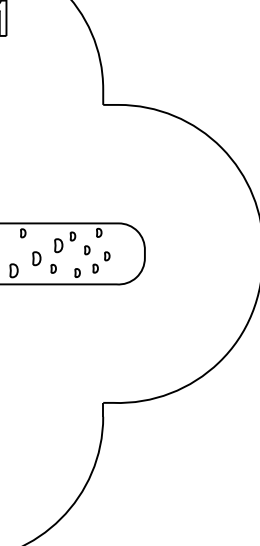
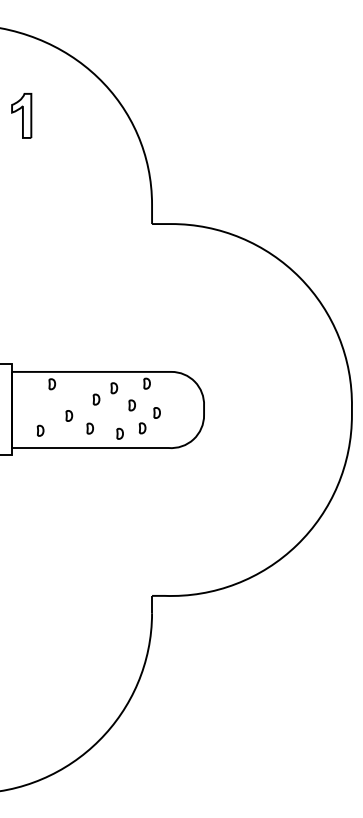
part: (58, 245) -> (96, 399), size x0.62
part: (37, 258) -> (69, 415), size x0.62
part: (13, 270) -> (40, 430), size x0.62

